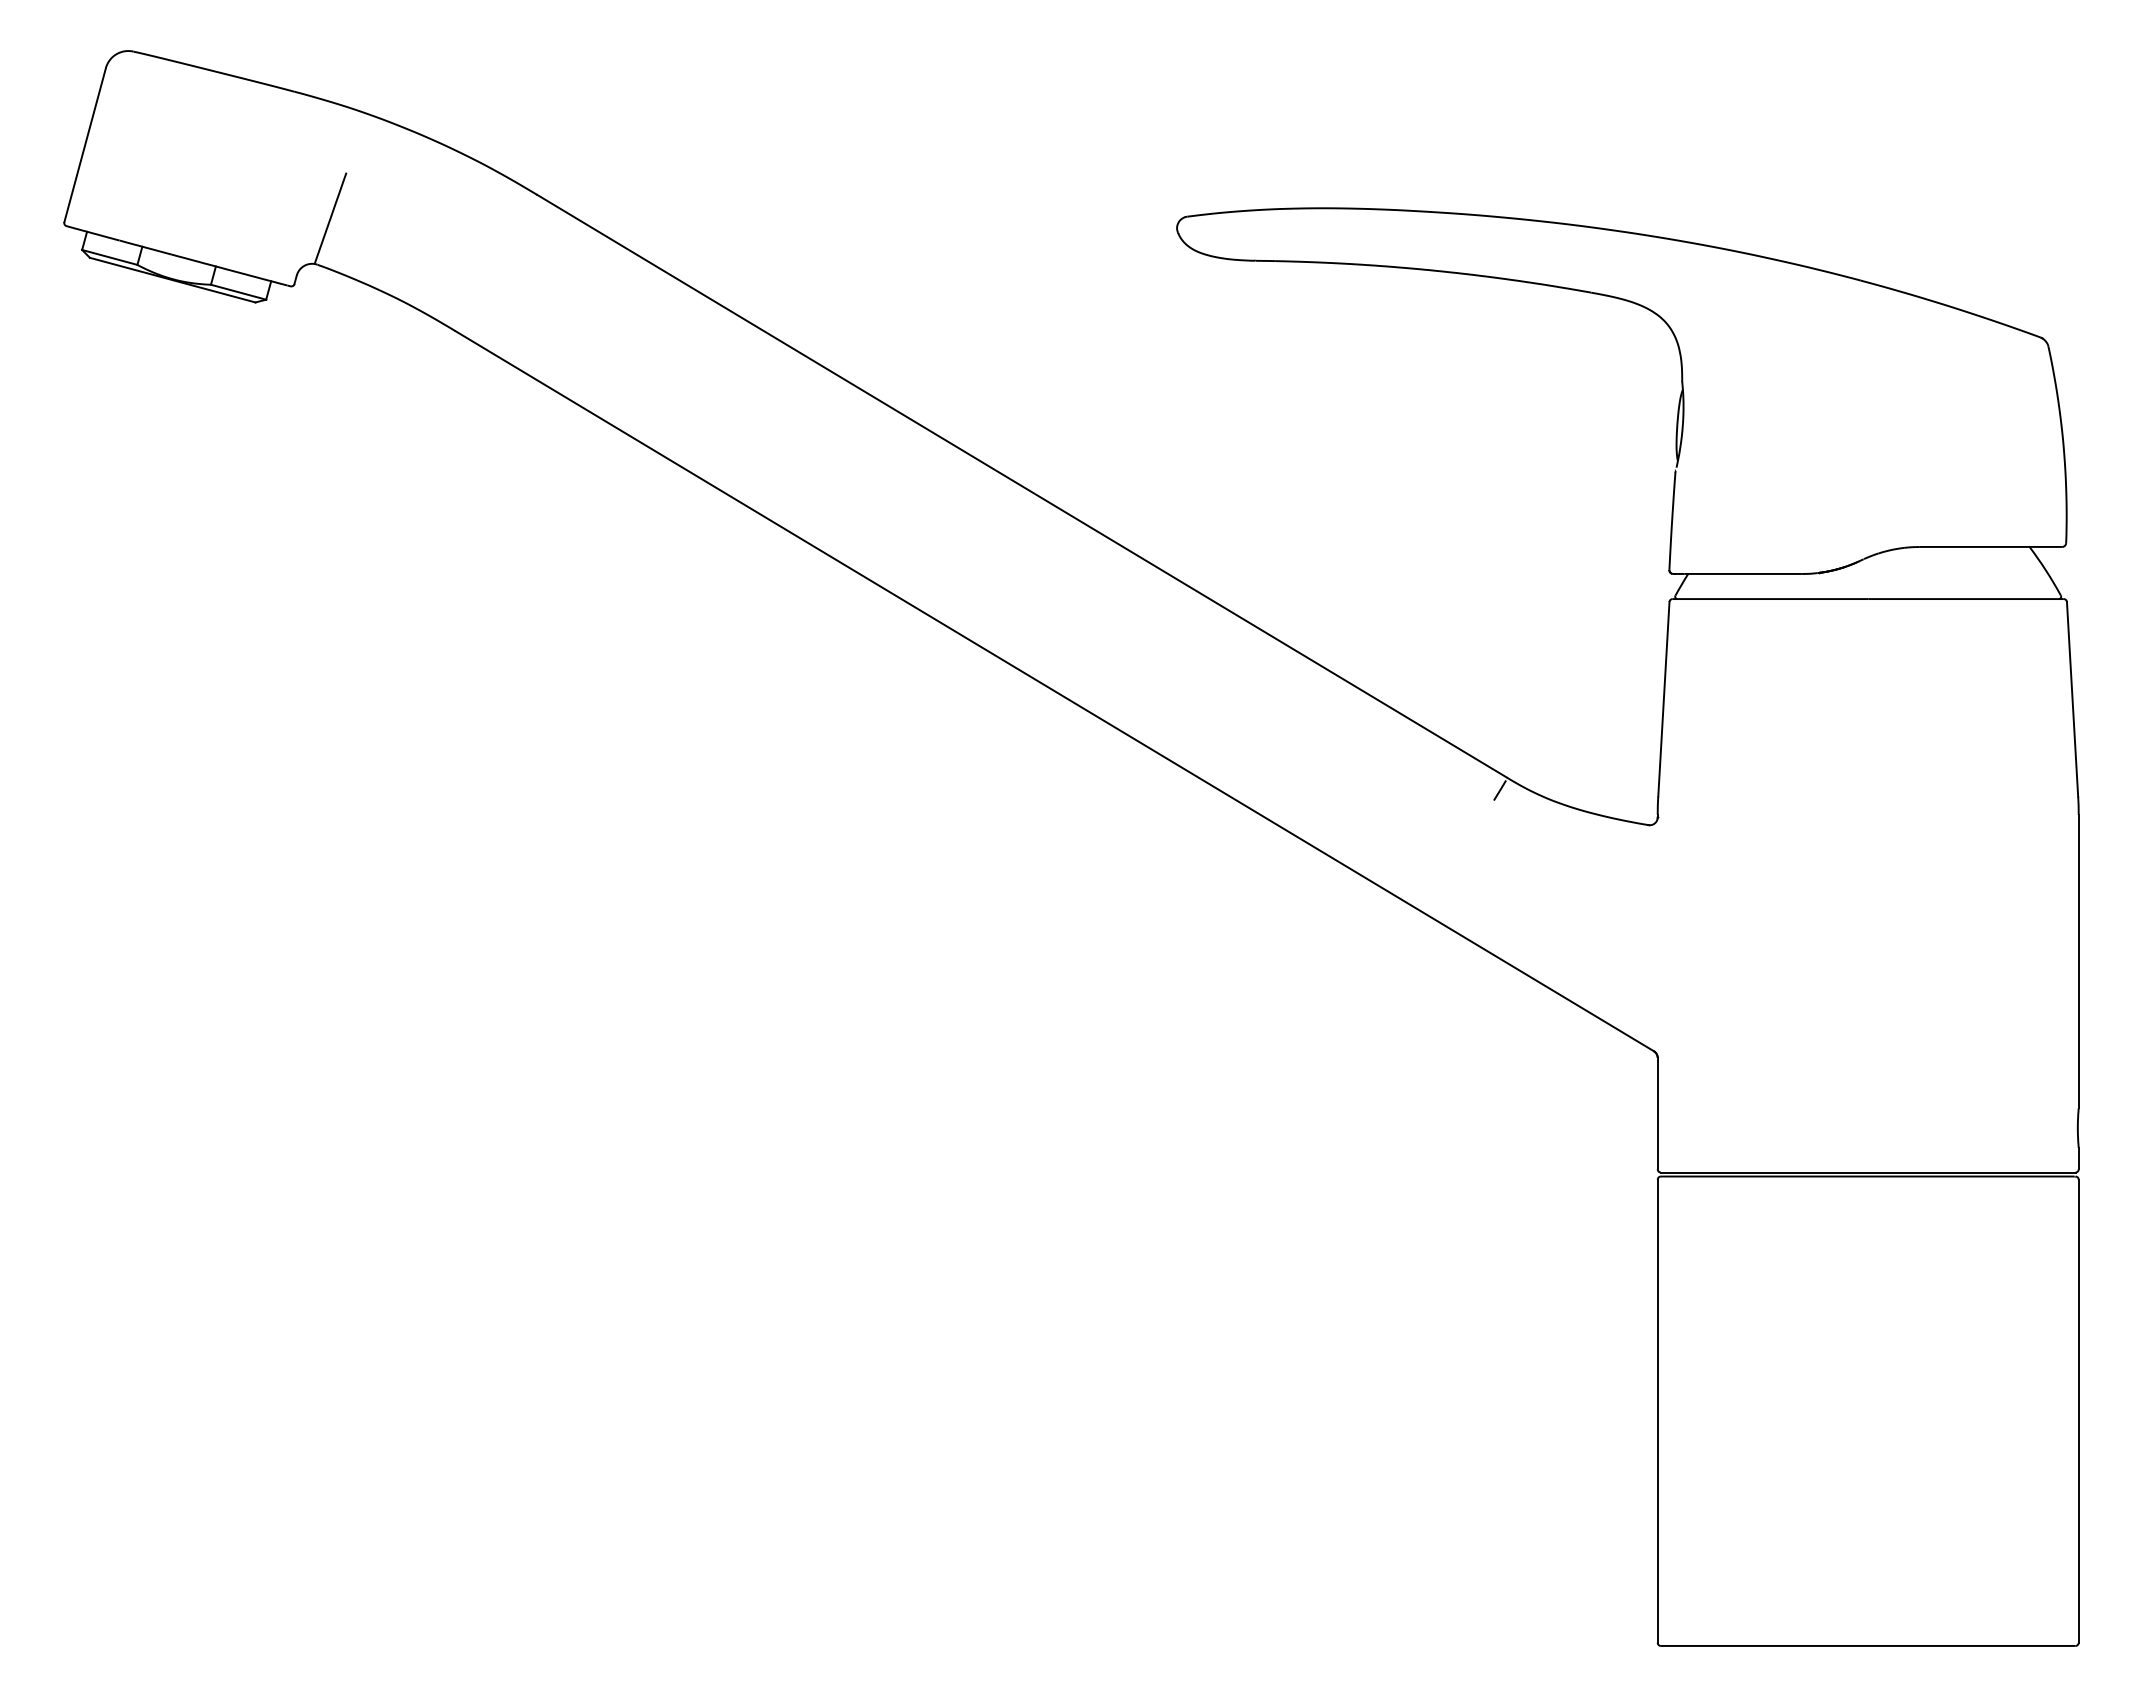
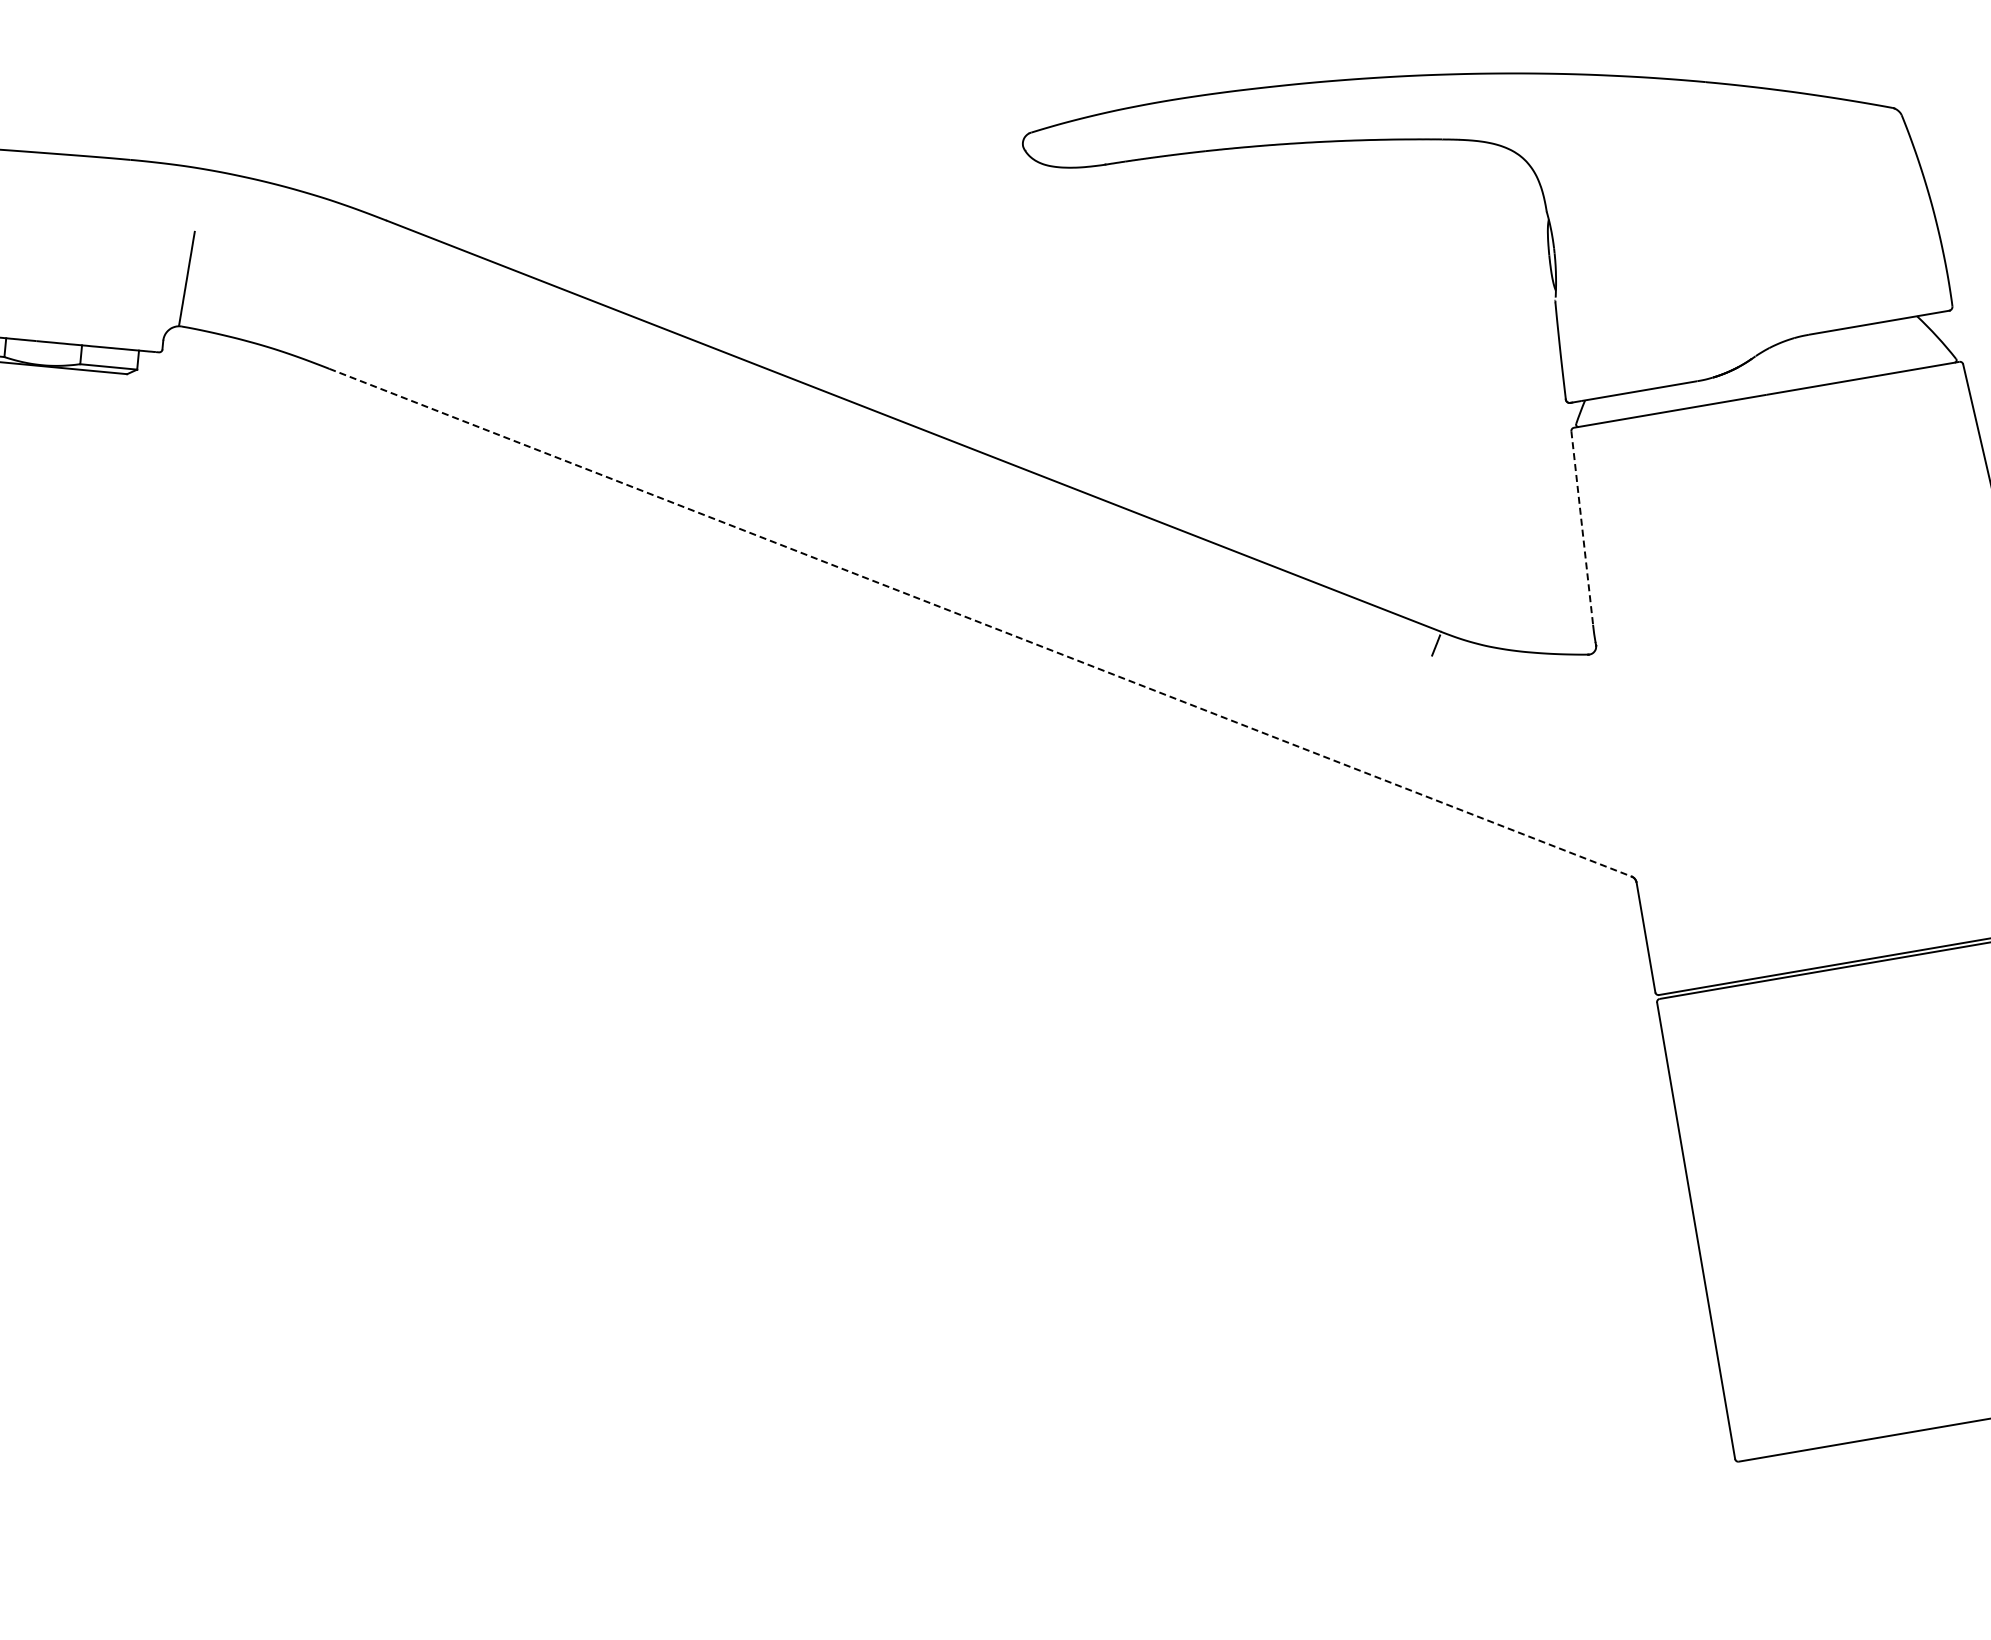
line: (1054, 691) -> (980, 623), solid -> dashed
line: (1663, 699) -> (1581, 528), solid -> dashed

